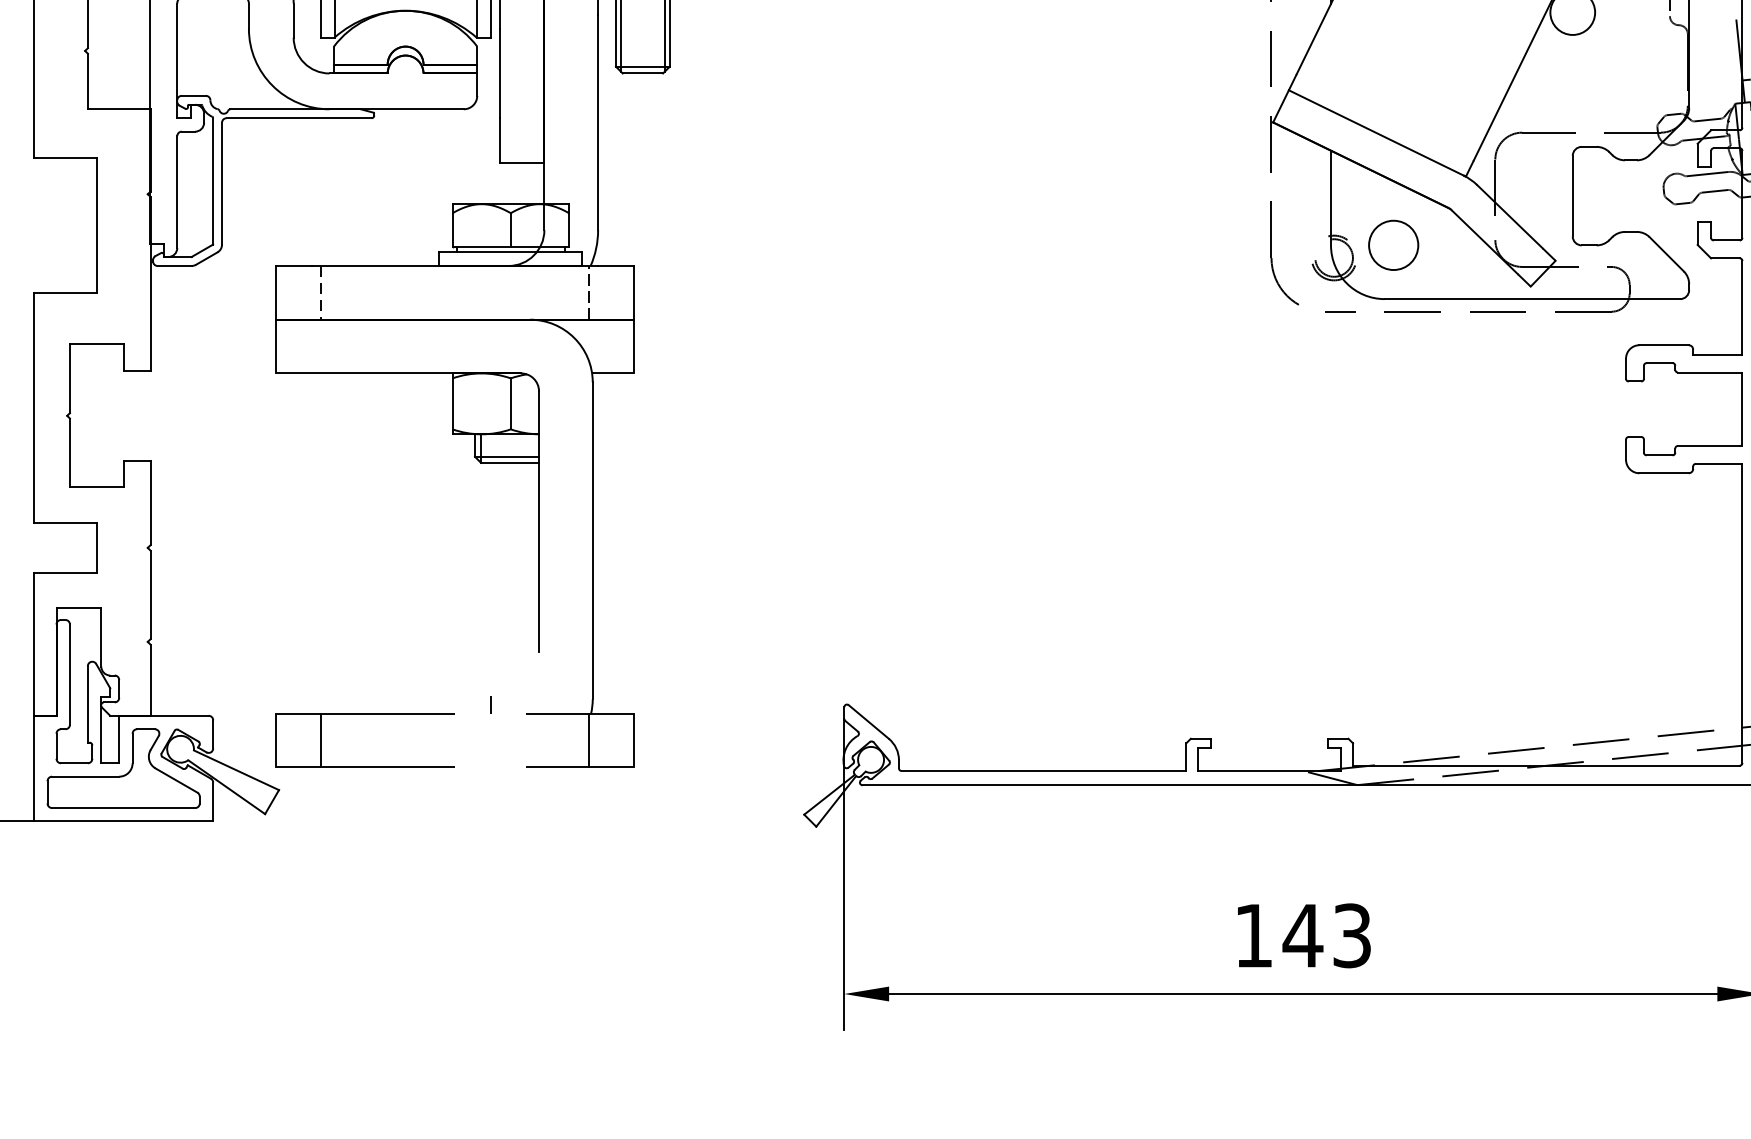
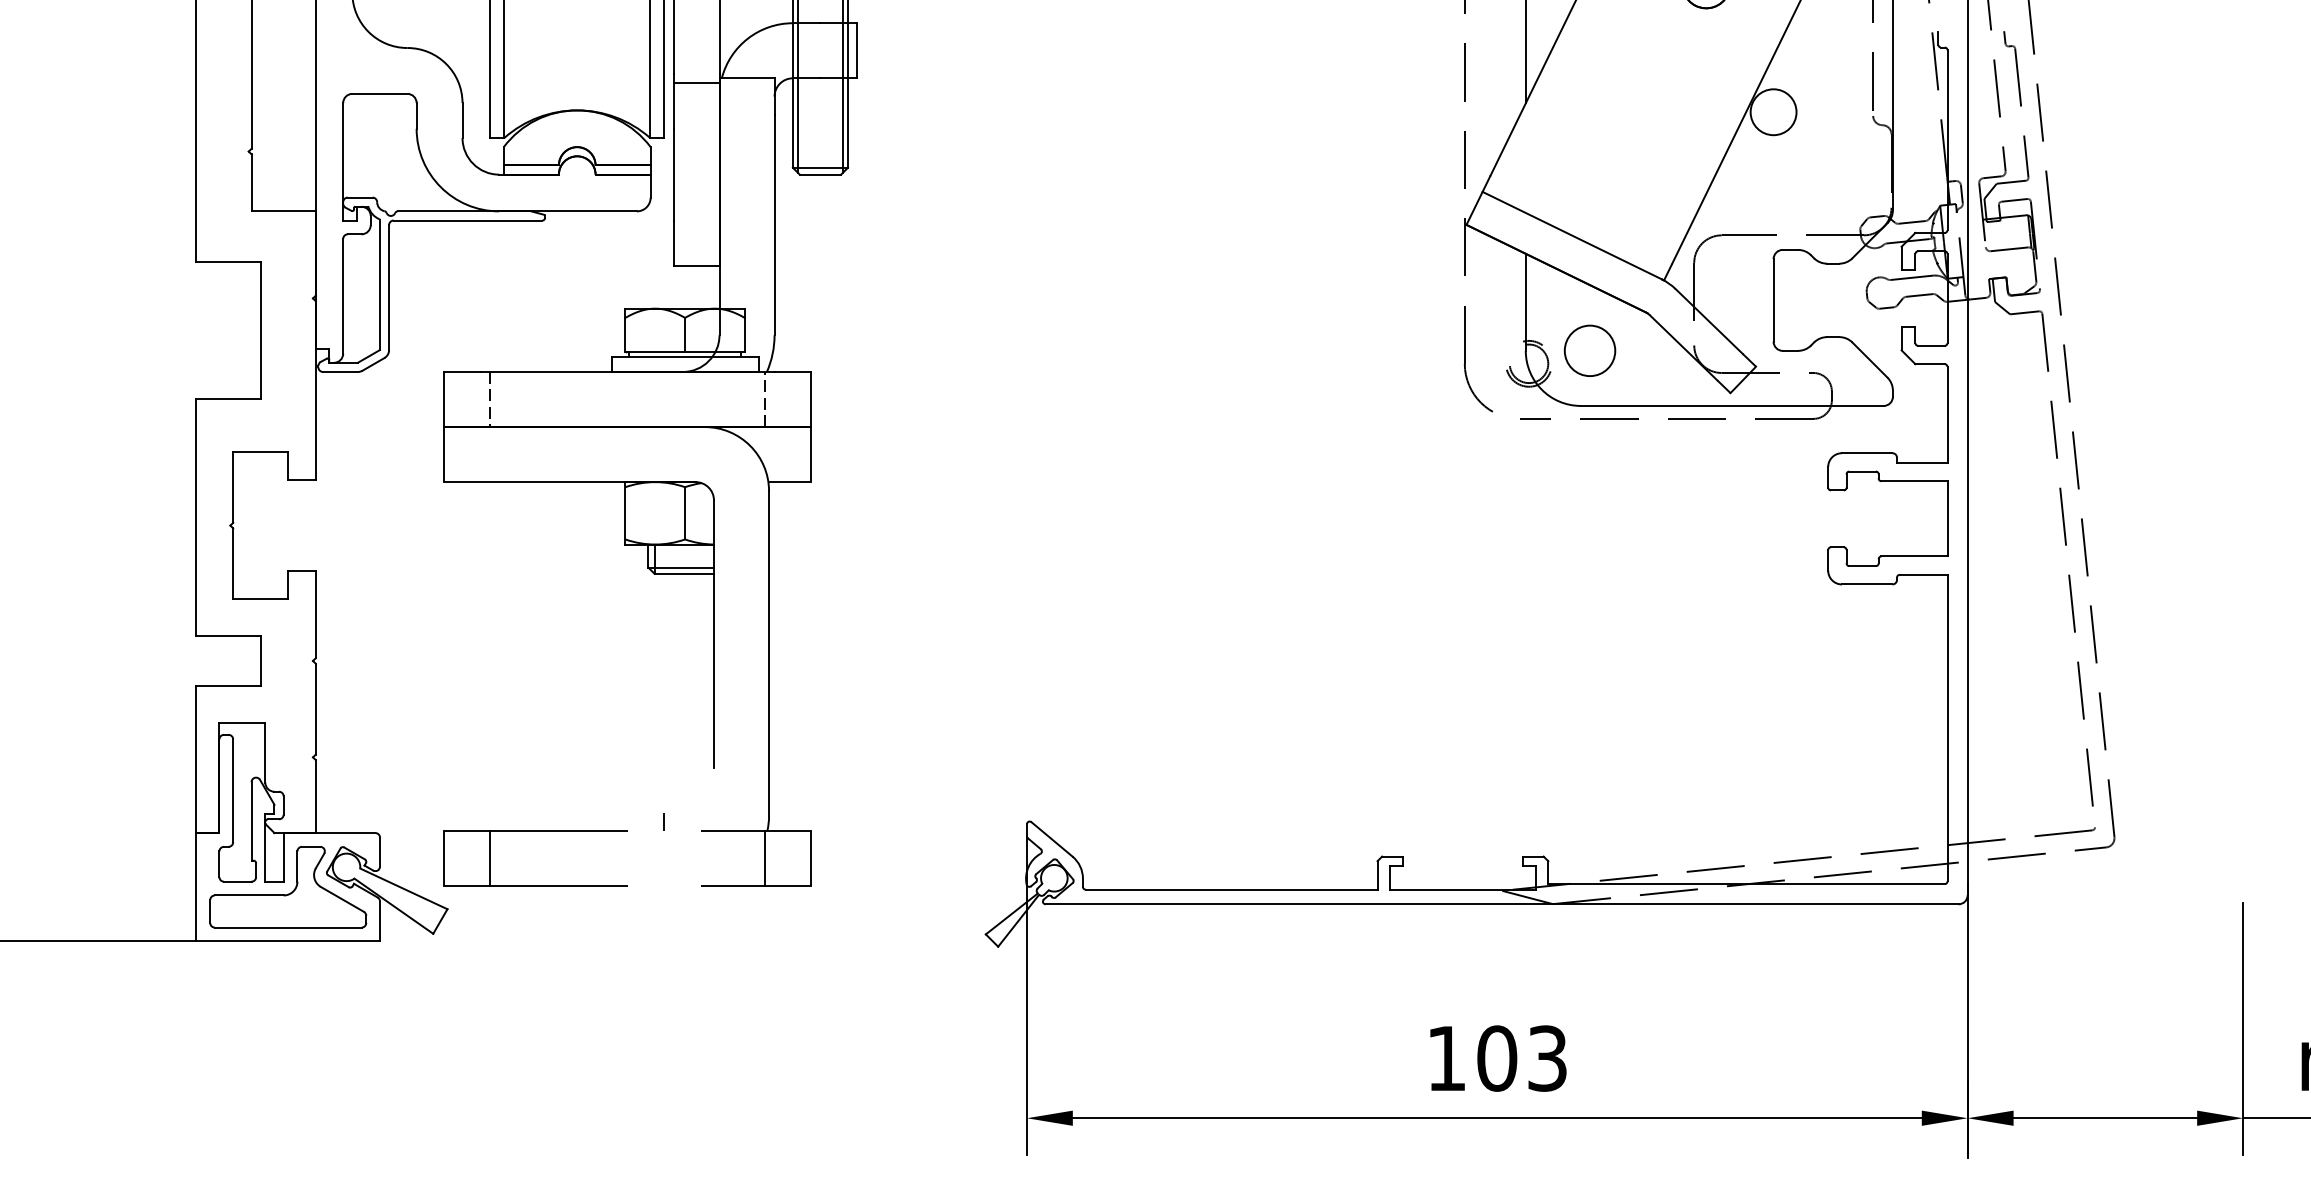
text: (1303, 935) -> (1497, 1058), 143 -> 103

